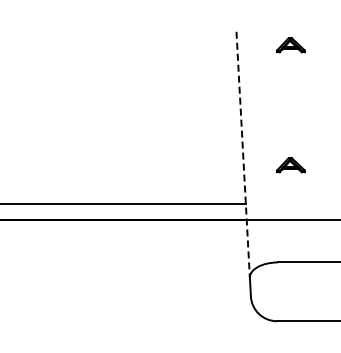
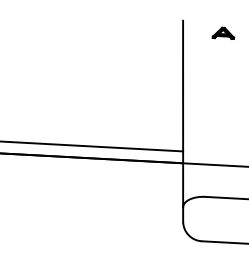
line: (243, 155) -> (183, 114), dashed -> solid
part: (290, 165) -> (218, 124), removed

